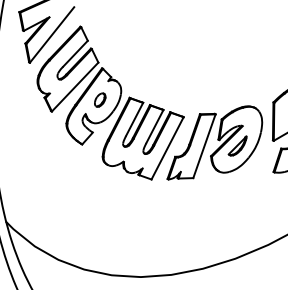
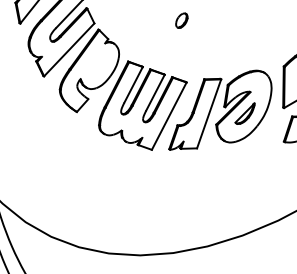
part: (100, 99) -> (182, 20), moved

